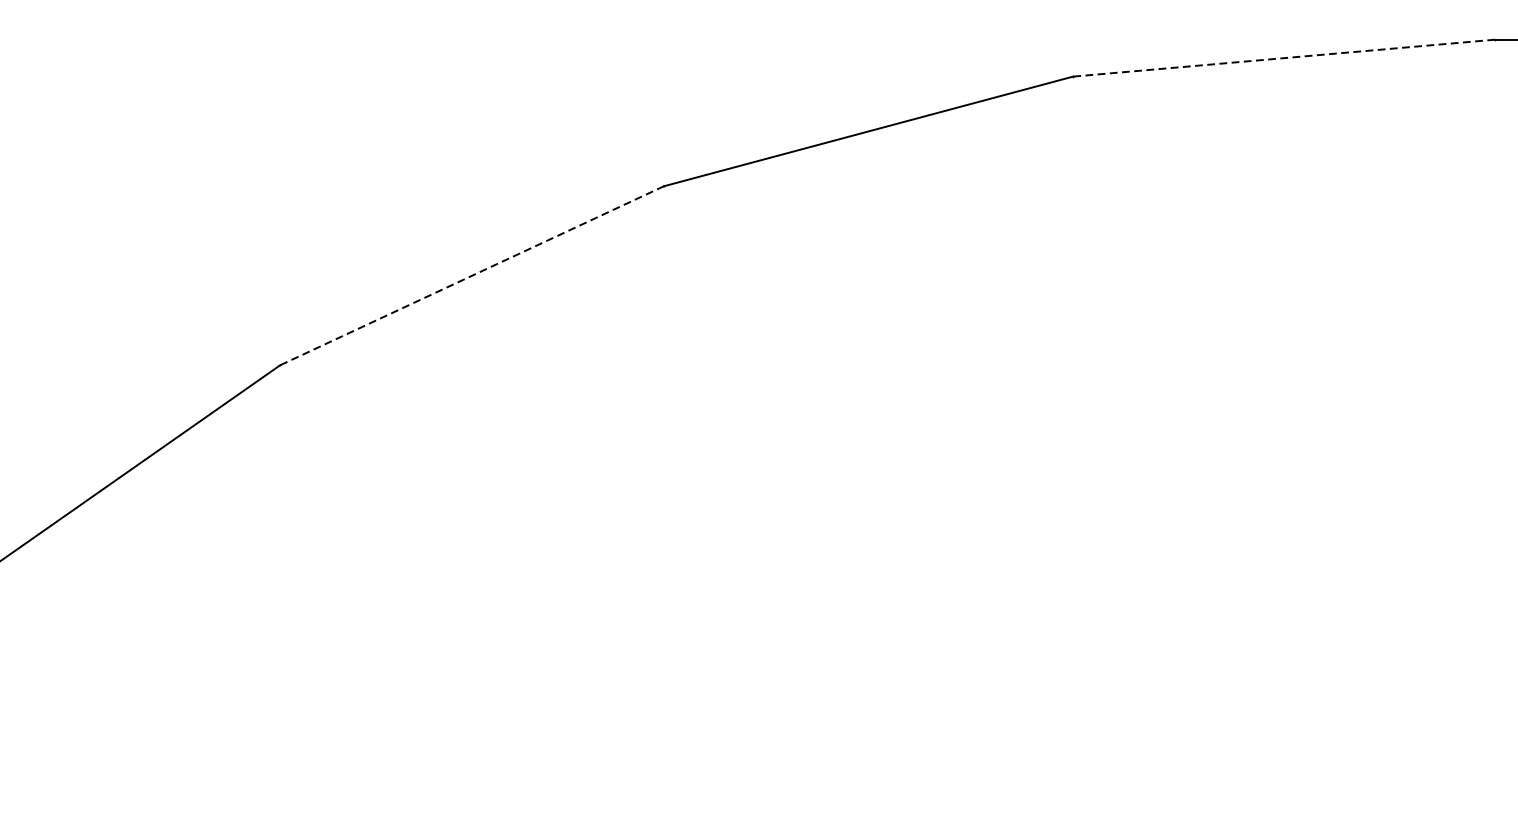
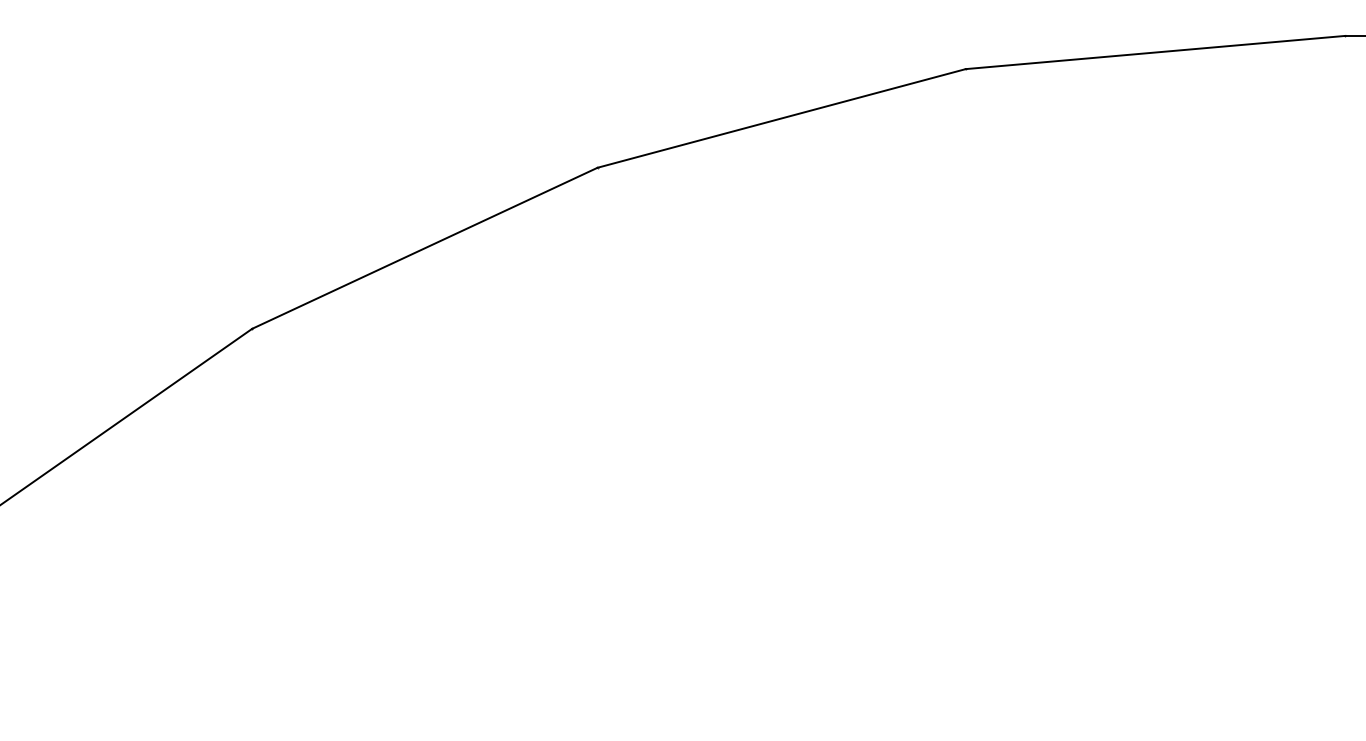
line: (1284, 58) -> (1155, 52), dashed -> solid
line: (471, 275) -> (424, 248), dashed -> solid

